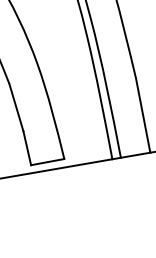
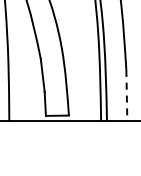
line: (142, 115) -> (126, 95), solid -> dashed

